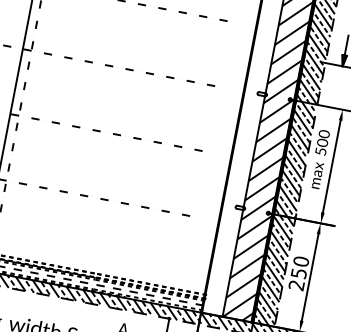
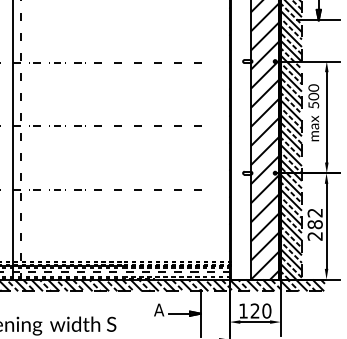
text: (299, 267) -> (314, 218), 250 -> 282

